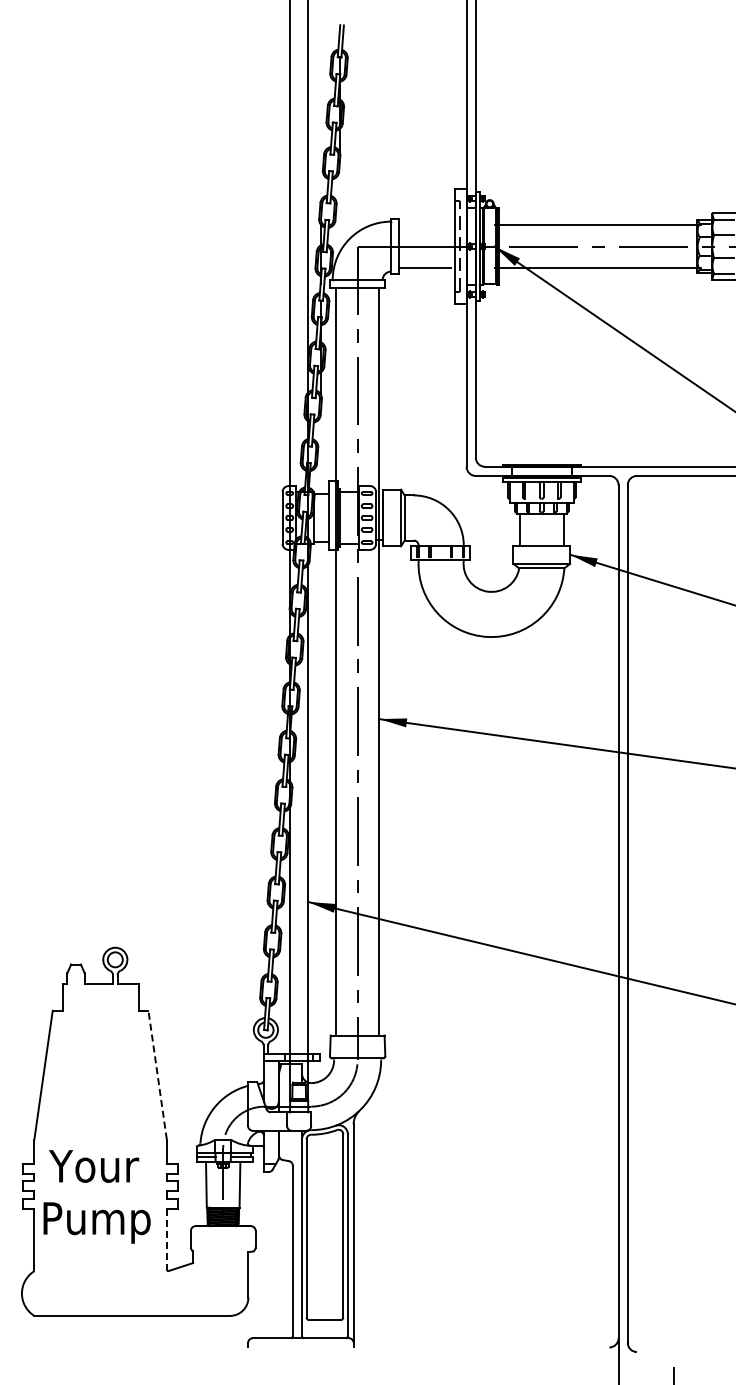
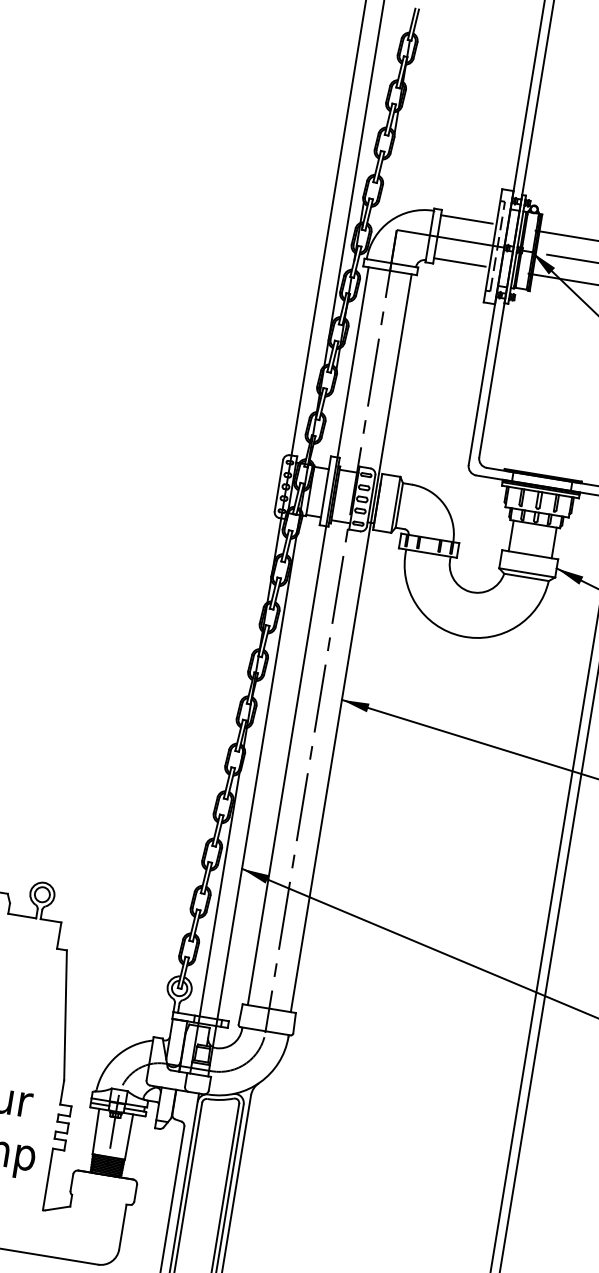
line: (424, 224) -> (466, 219), added
line: (157, 1074) -> (65, 1014), dashed -> solid
line: (166, 1240) -> (47, 1179), dashed -> solid

